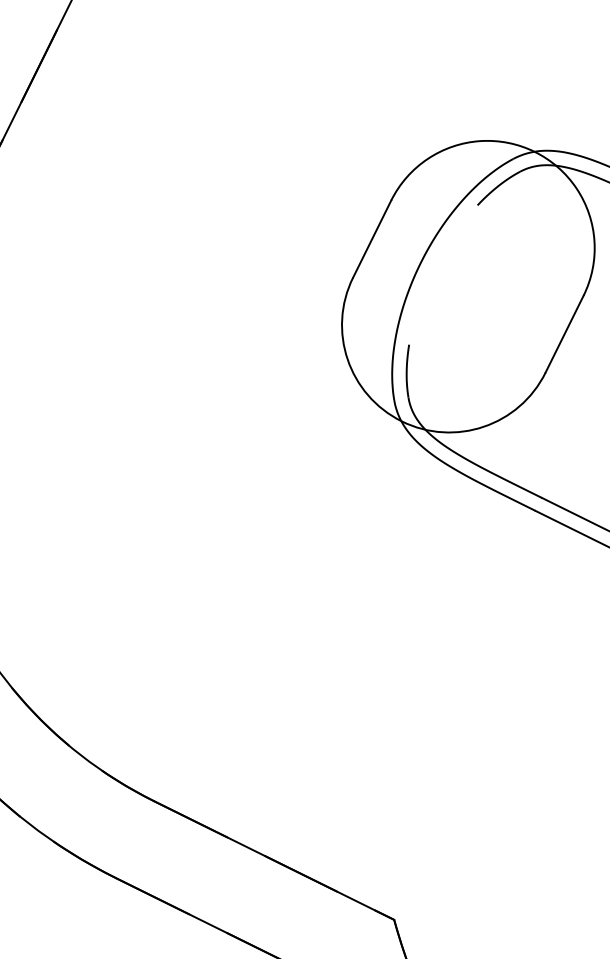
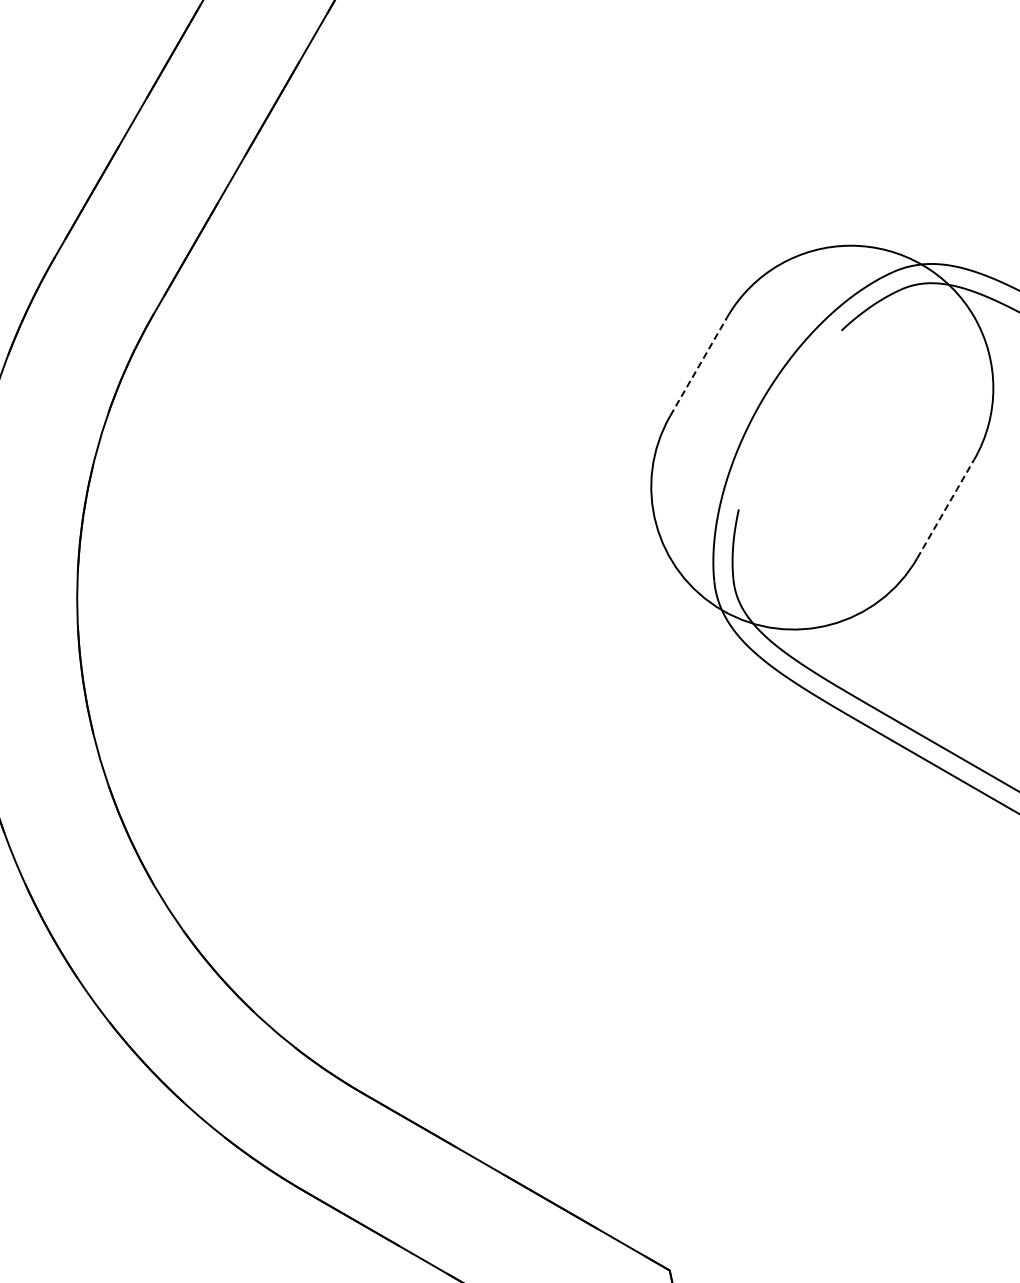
line: (372, 238) -> (699, 365), solid -> dashed
line: (565, 333) -> (946, 508), solid -> dashed

